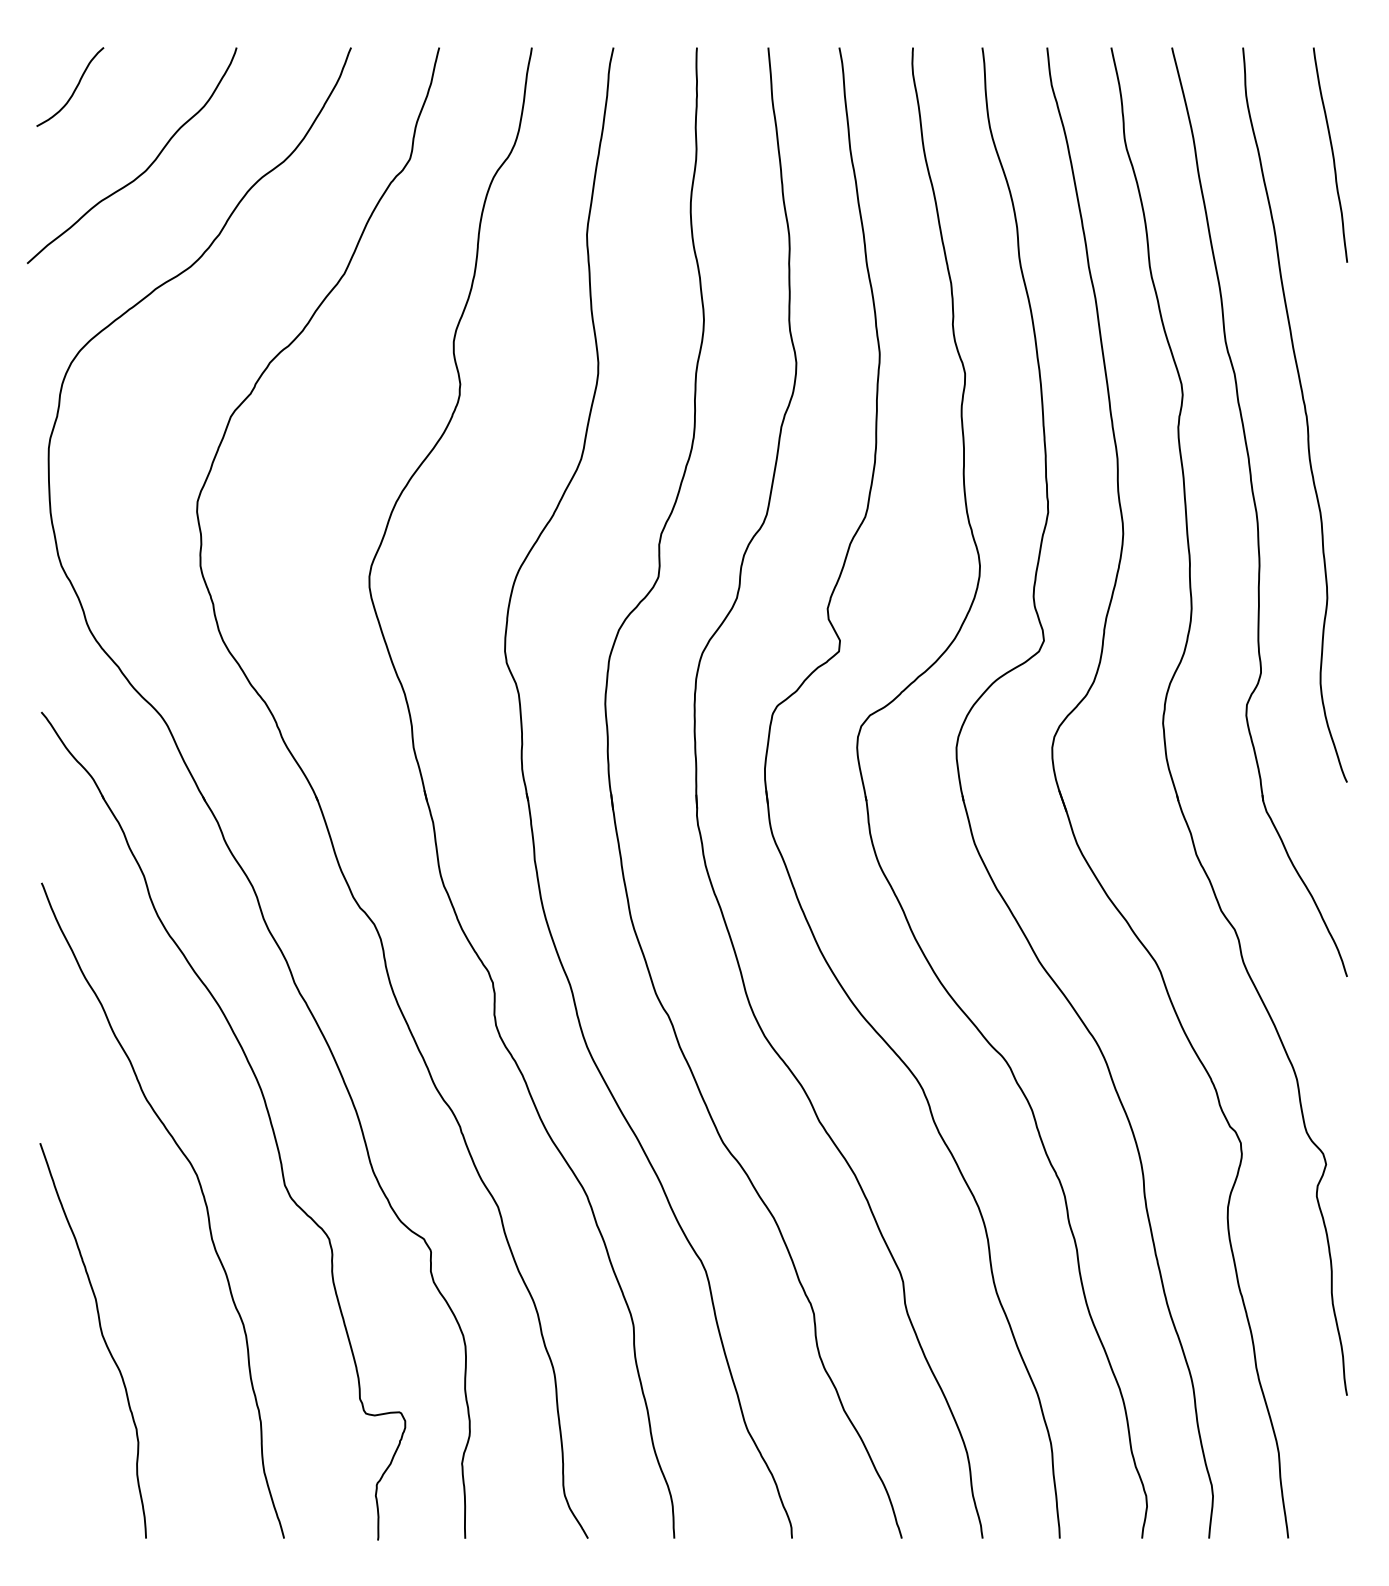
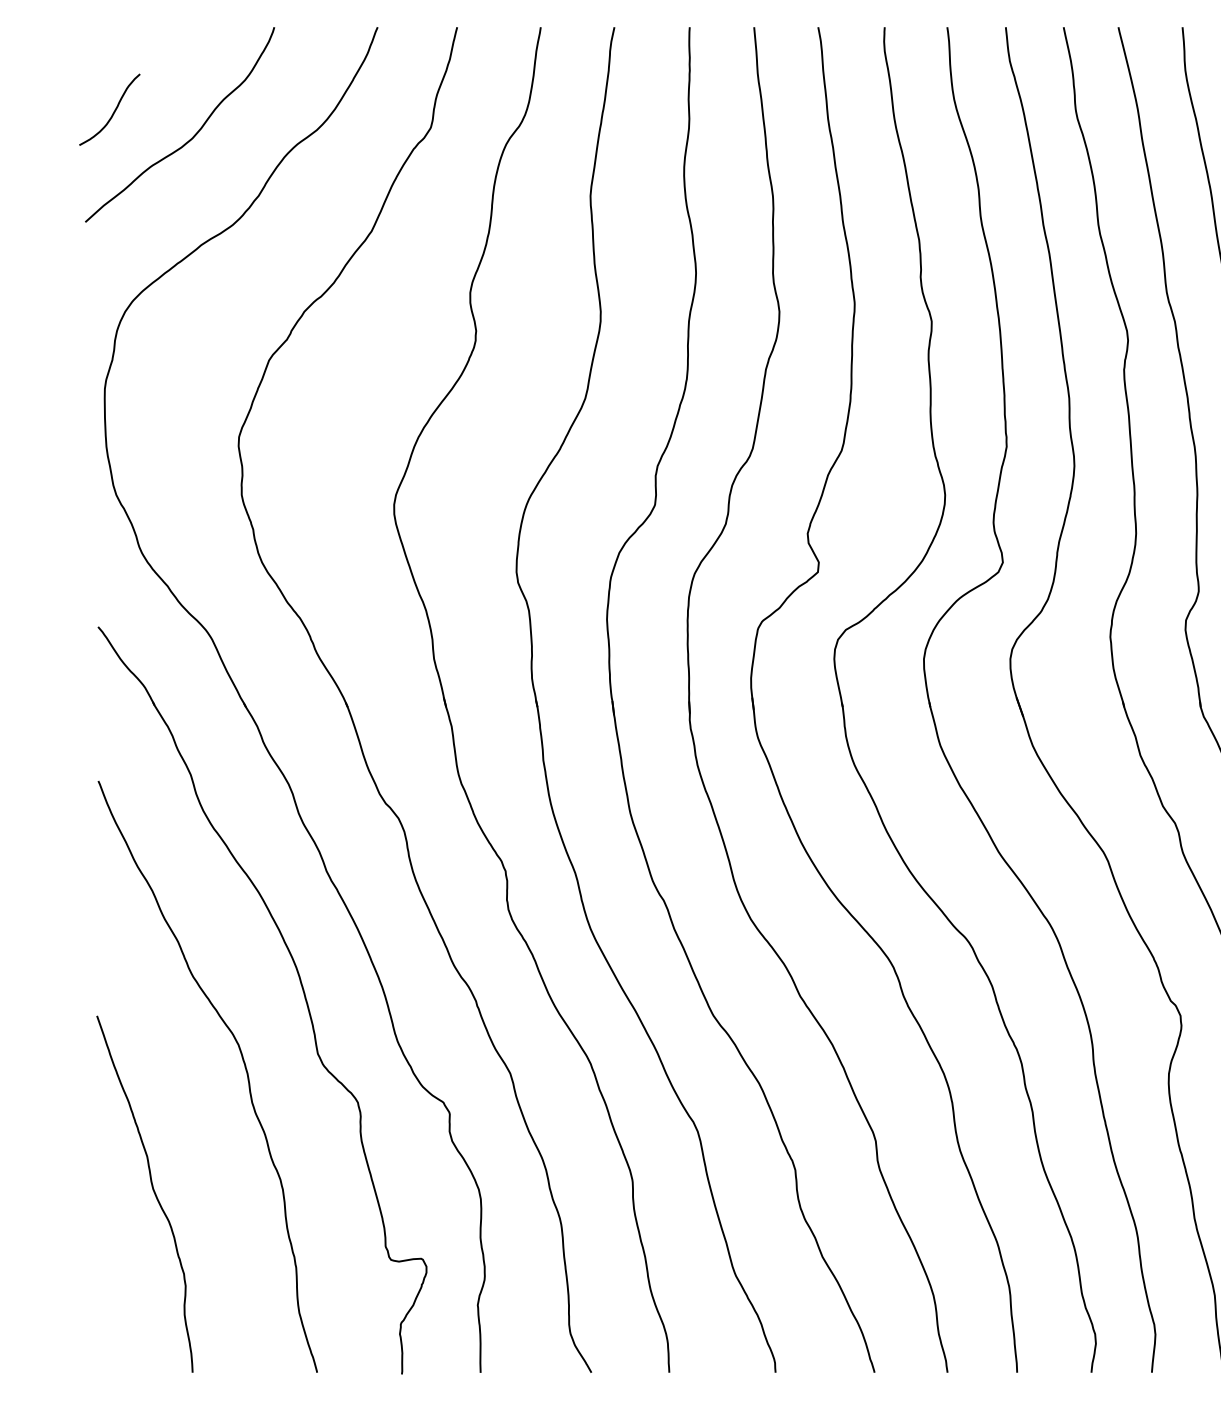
curve: (74, 89) -> (113, 111), moved

